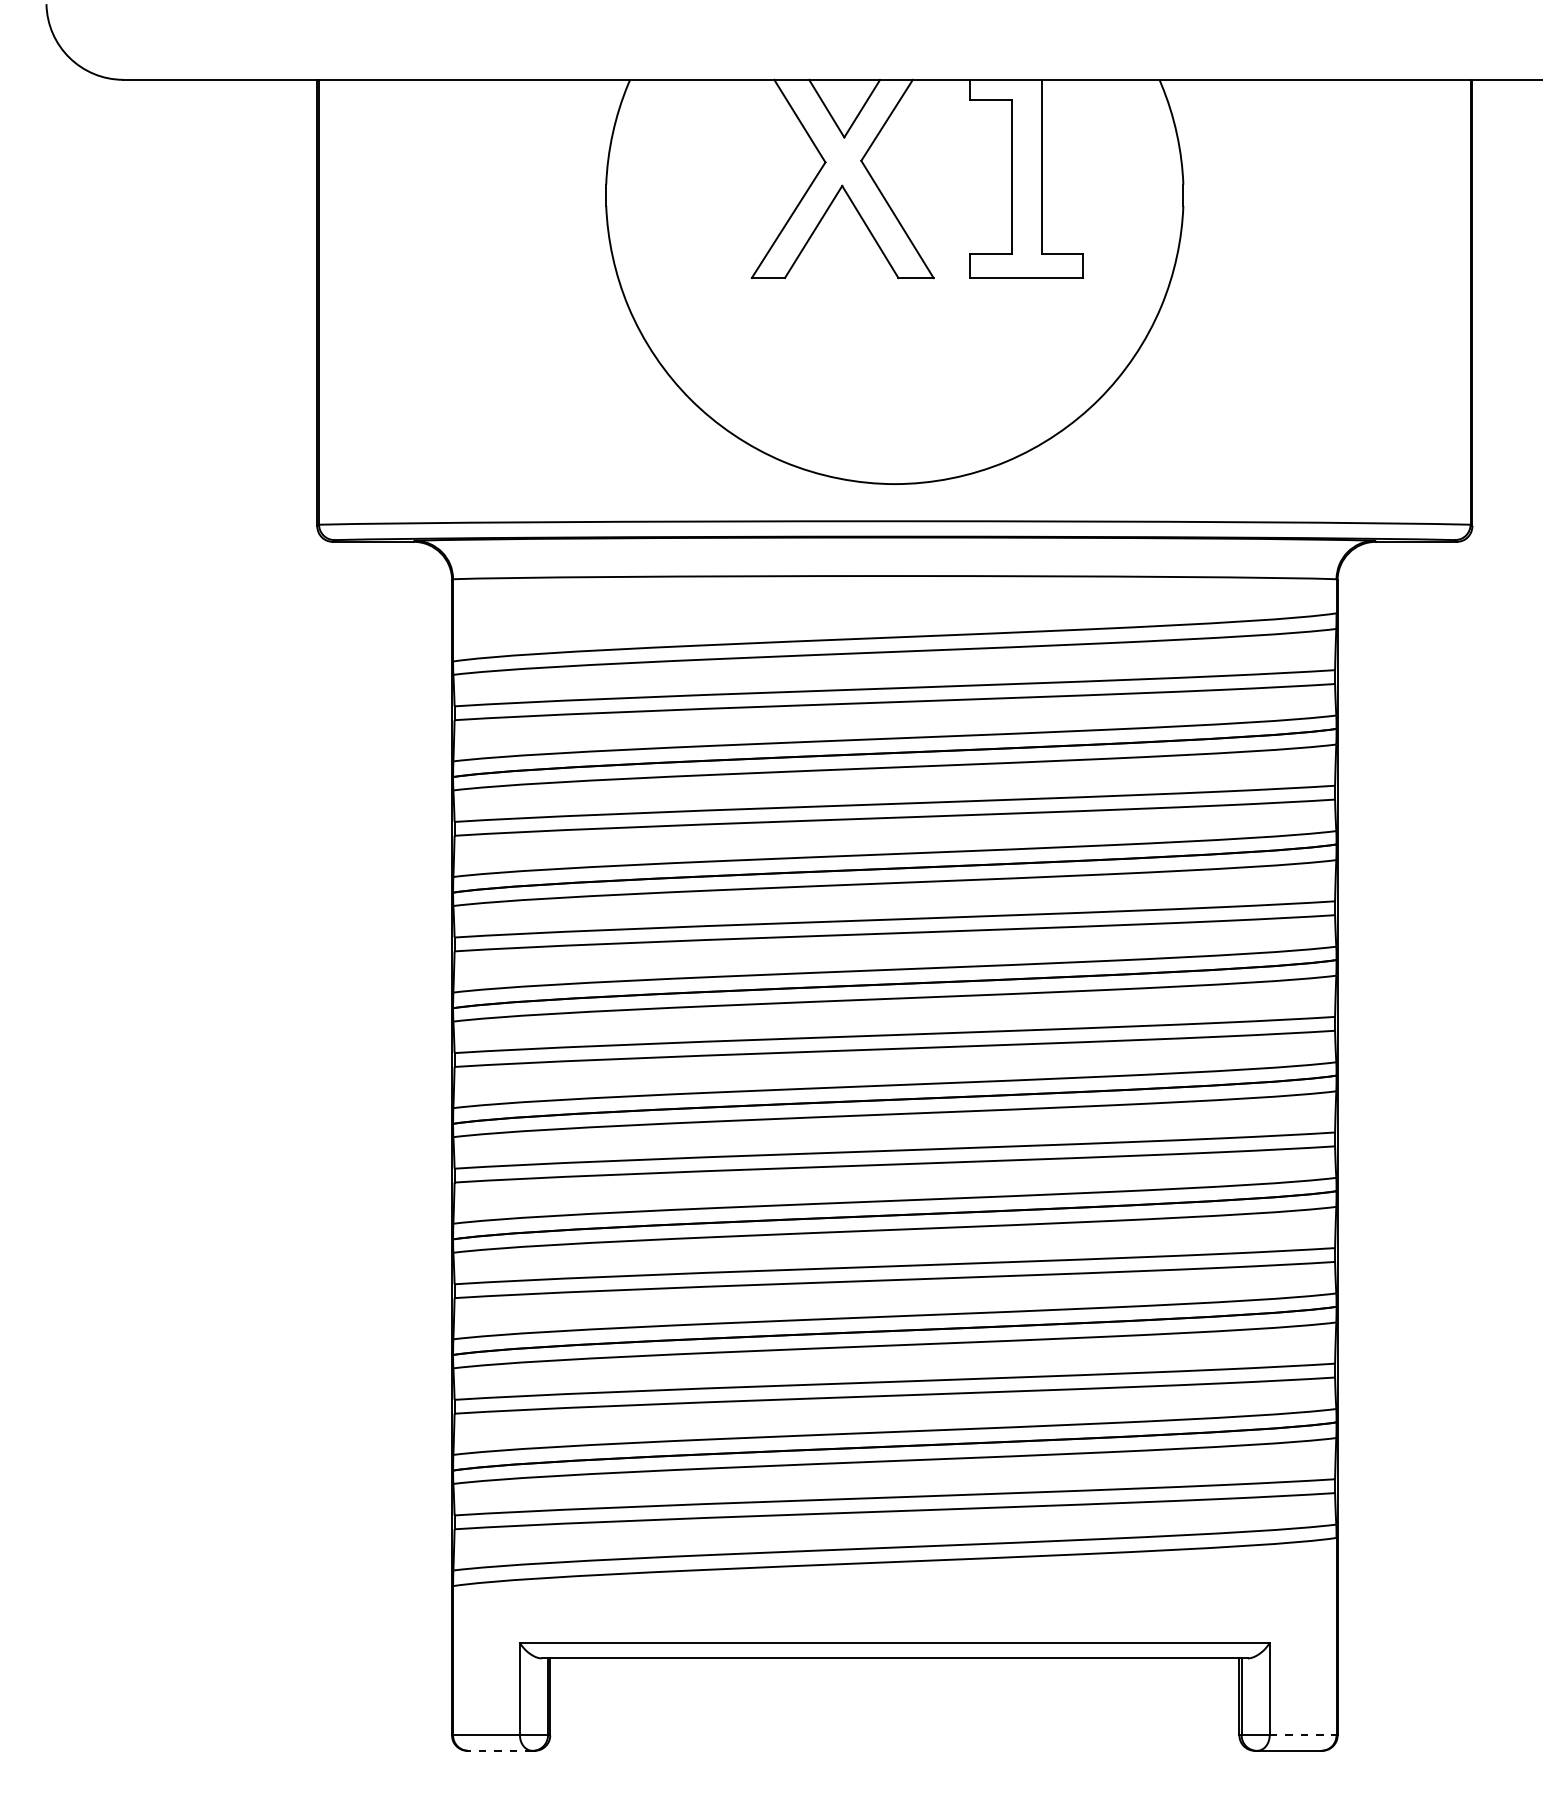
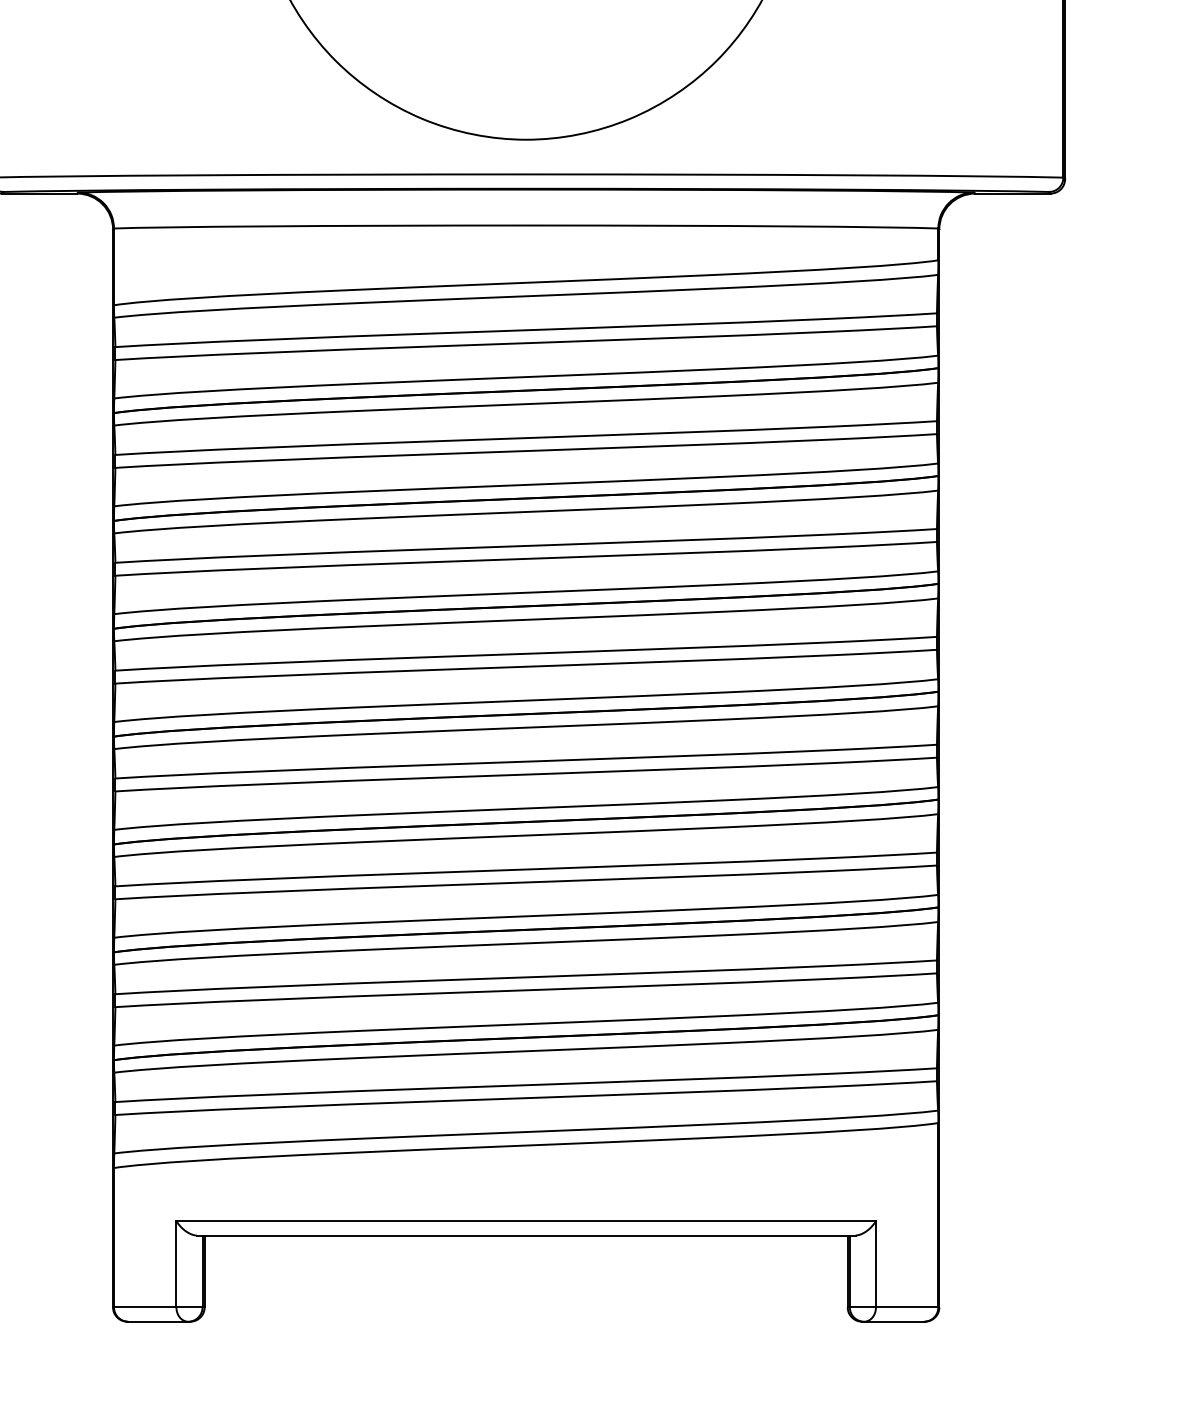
line: (1303, 1735) -> (907, 1307), dashed -> solid
line: (500, 1750) -> (158, 1321), dashed -> solid

